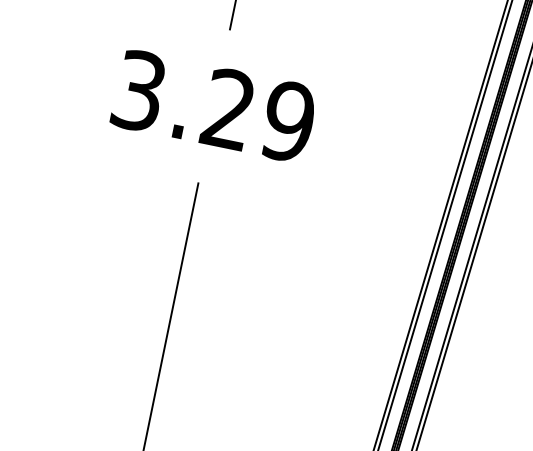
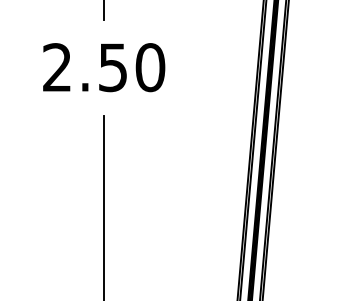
text: (215, 106) -> (104, 67), 3.29 -> 2.50

